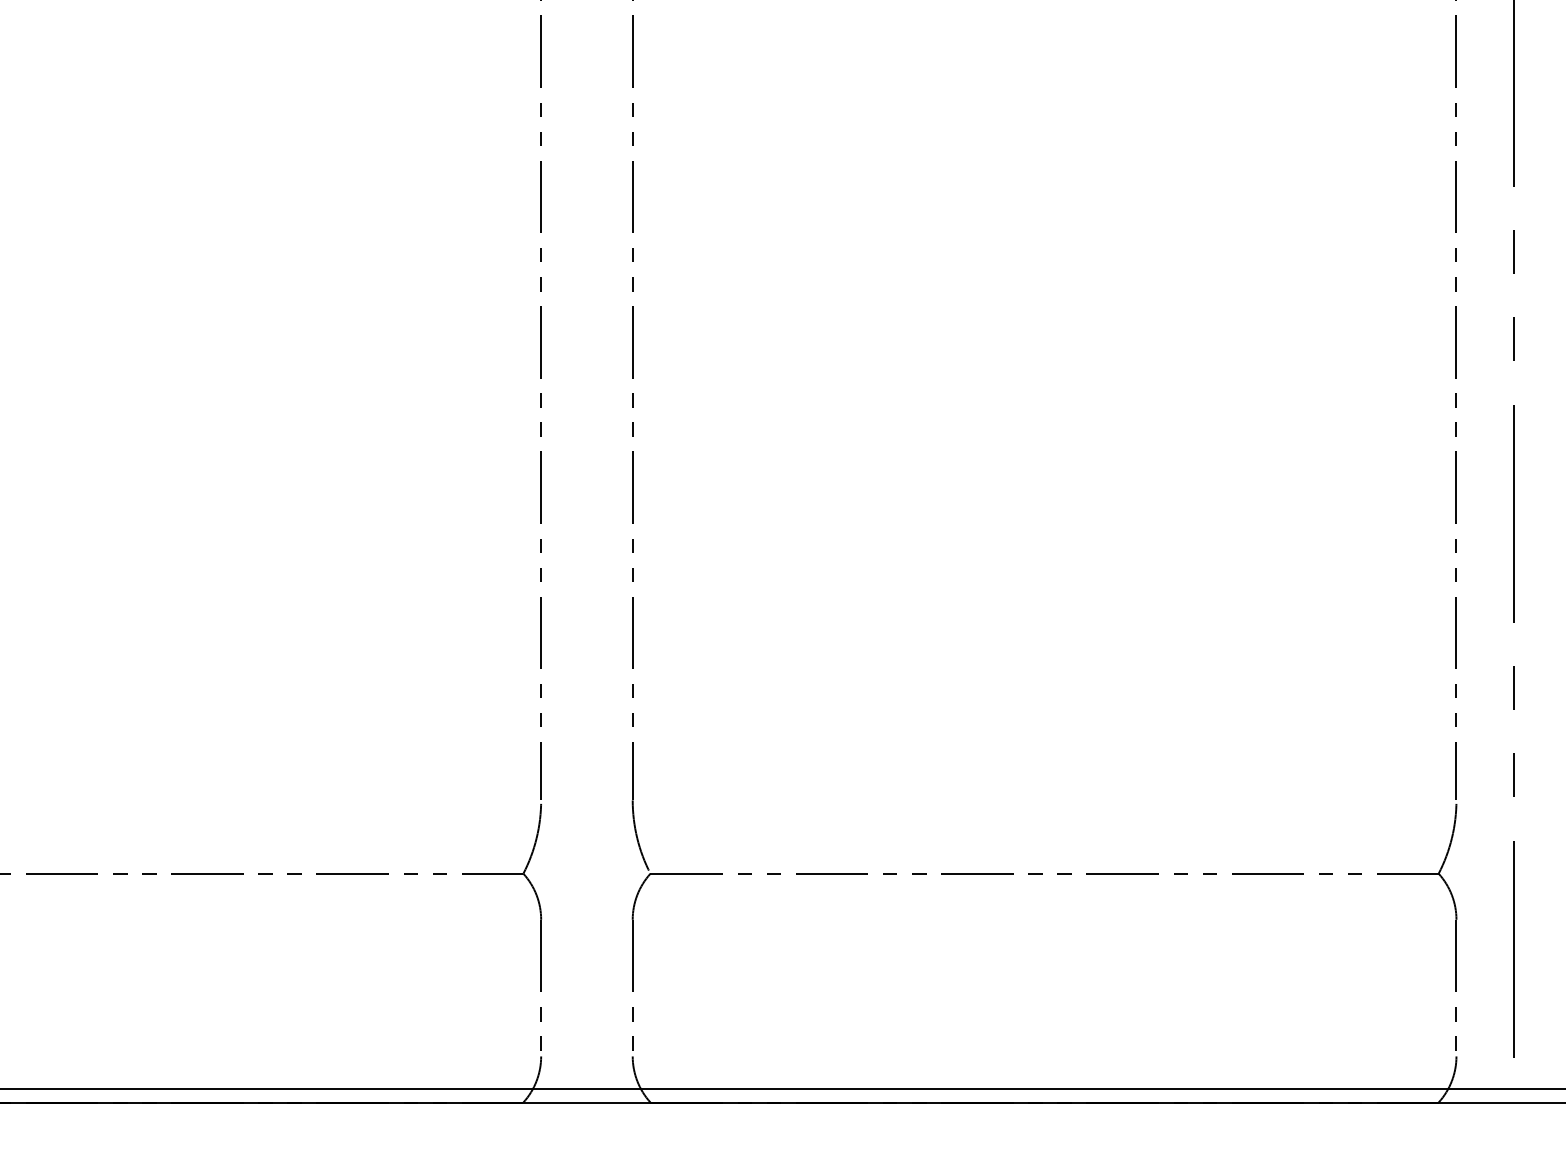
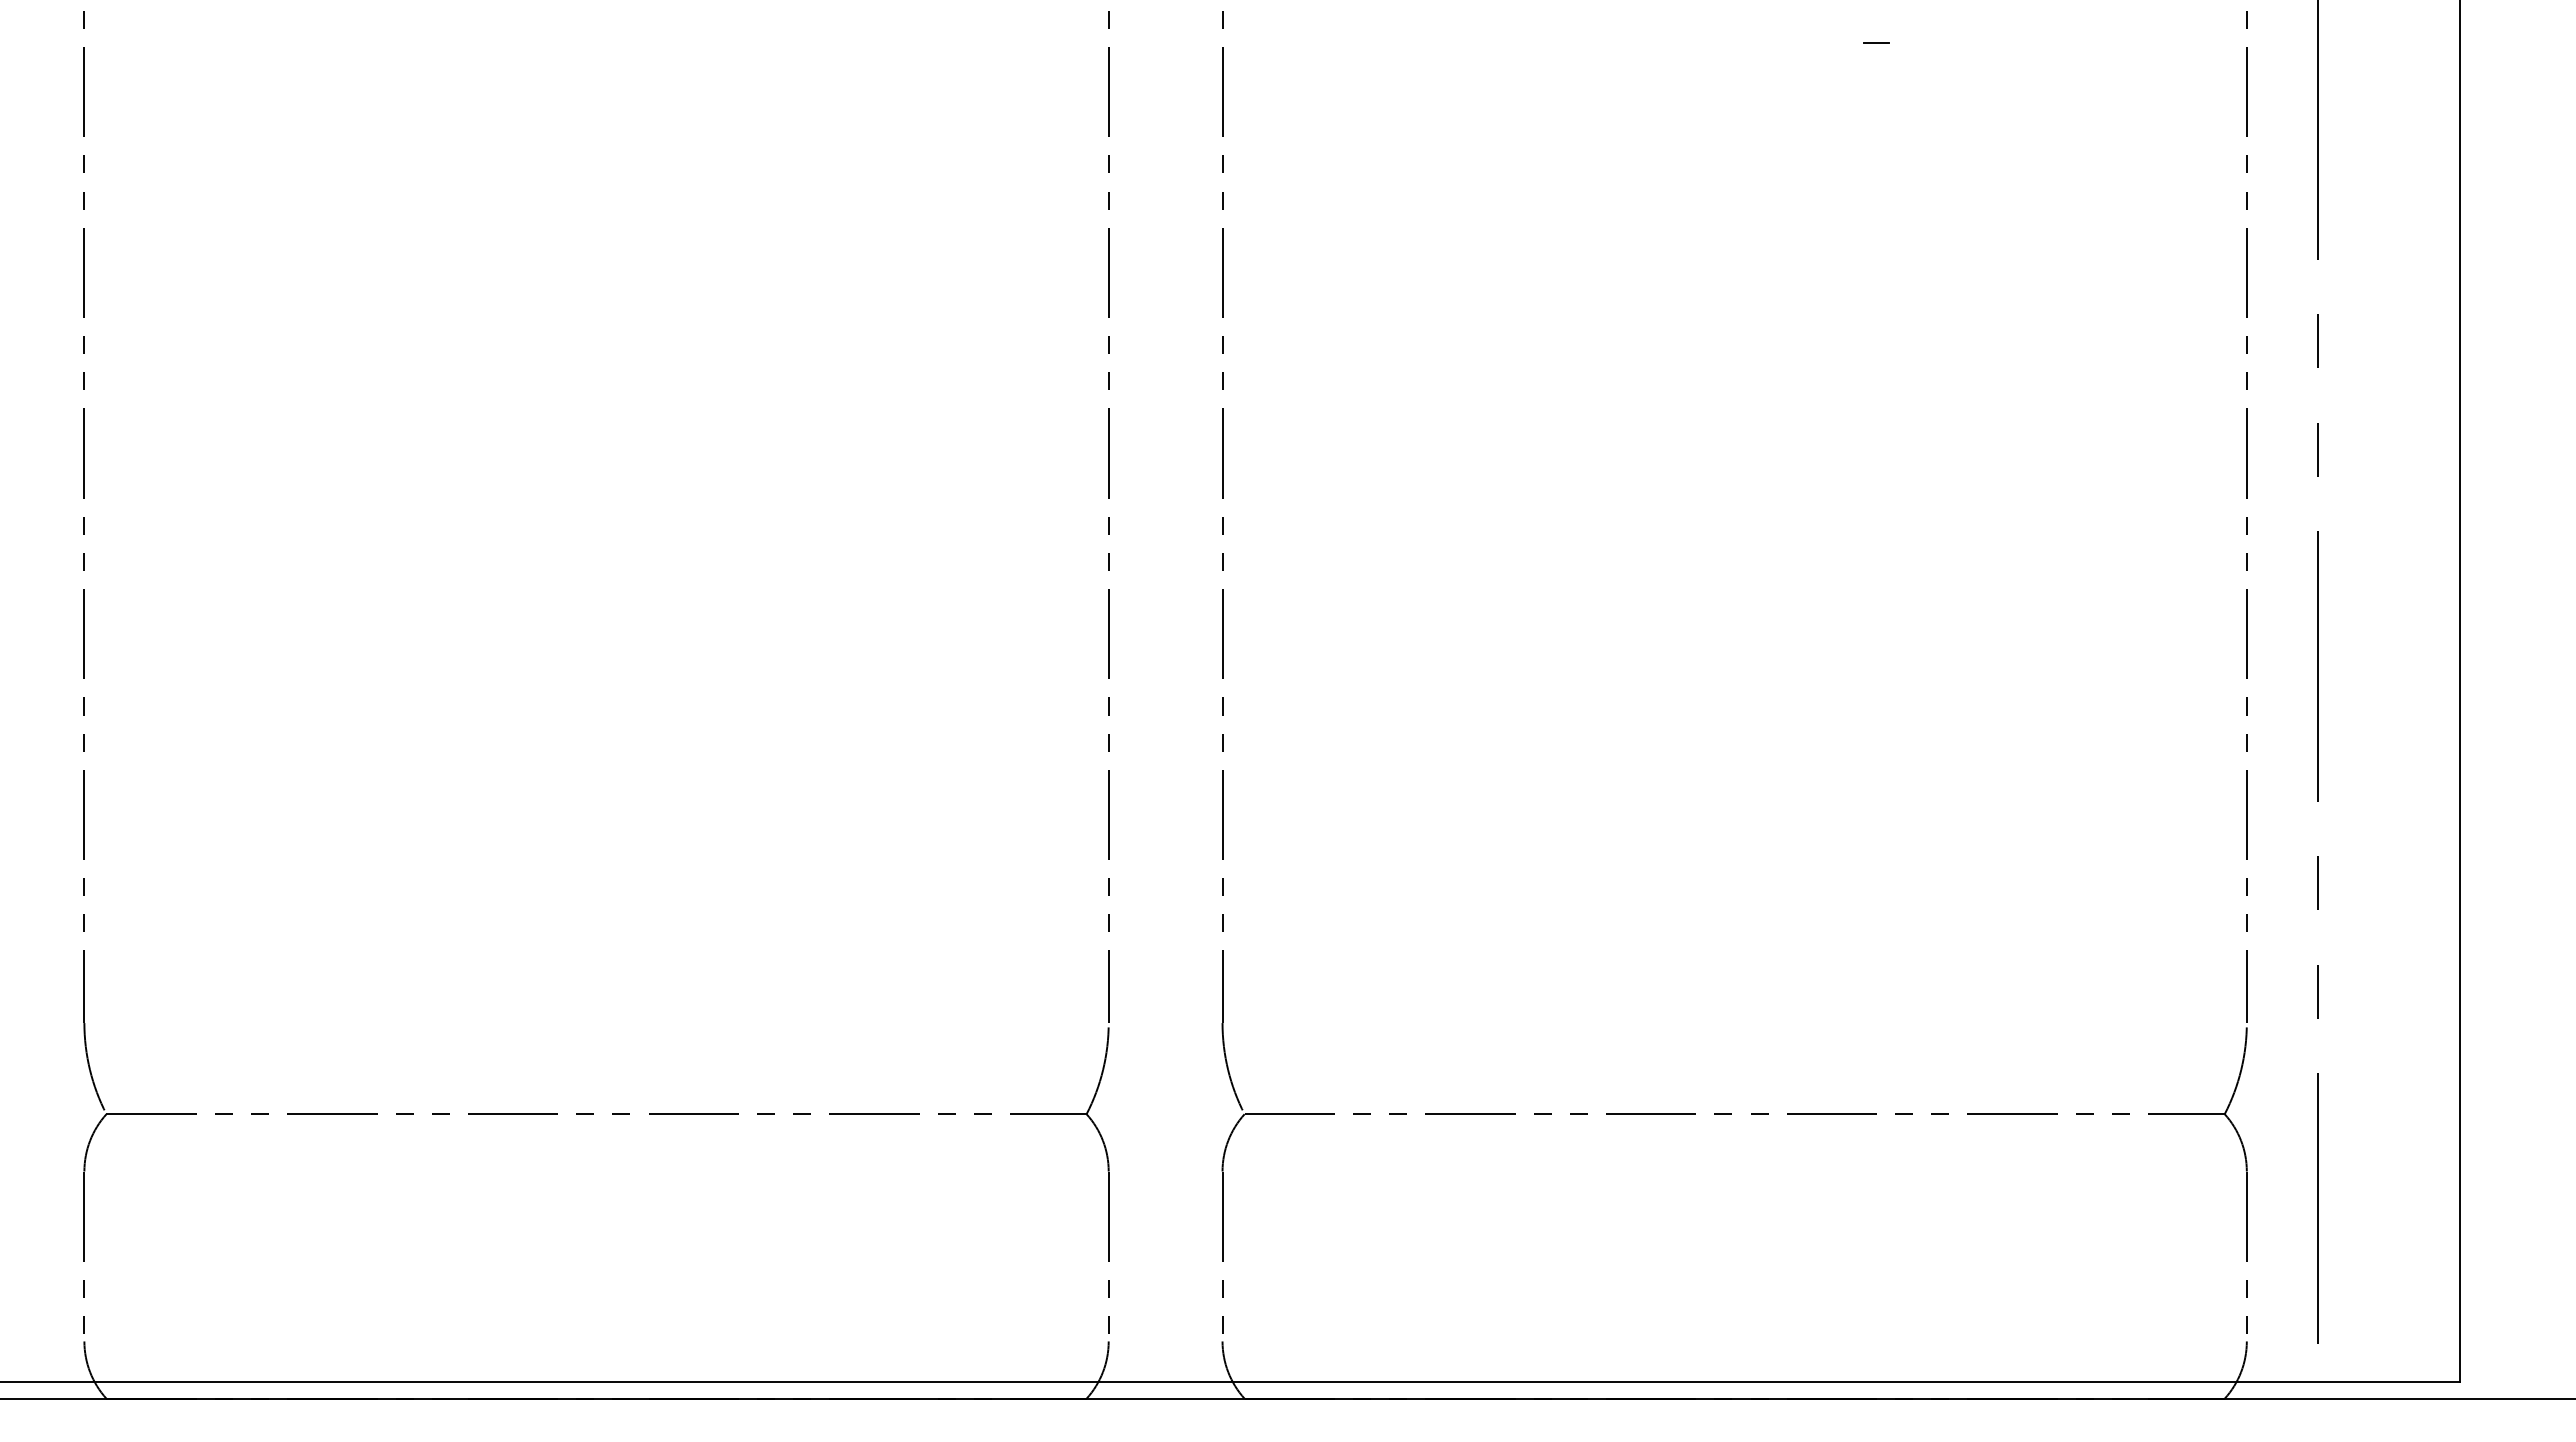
line: (1158, 12) -> (1876, 43), added

